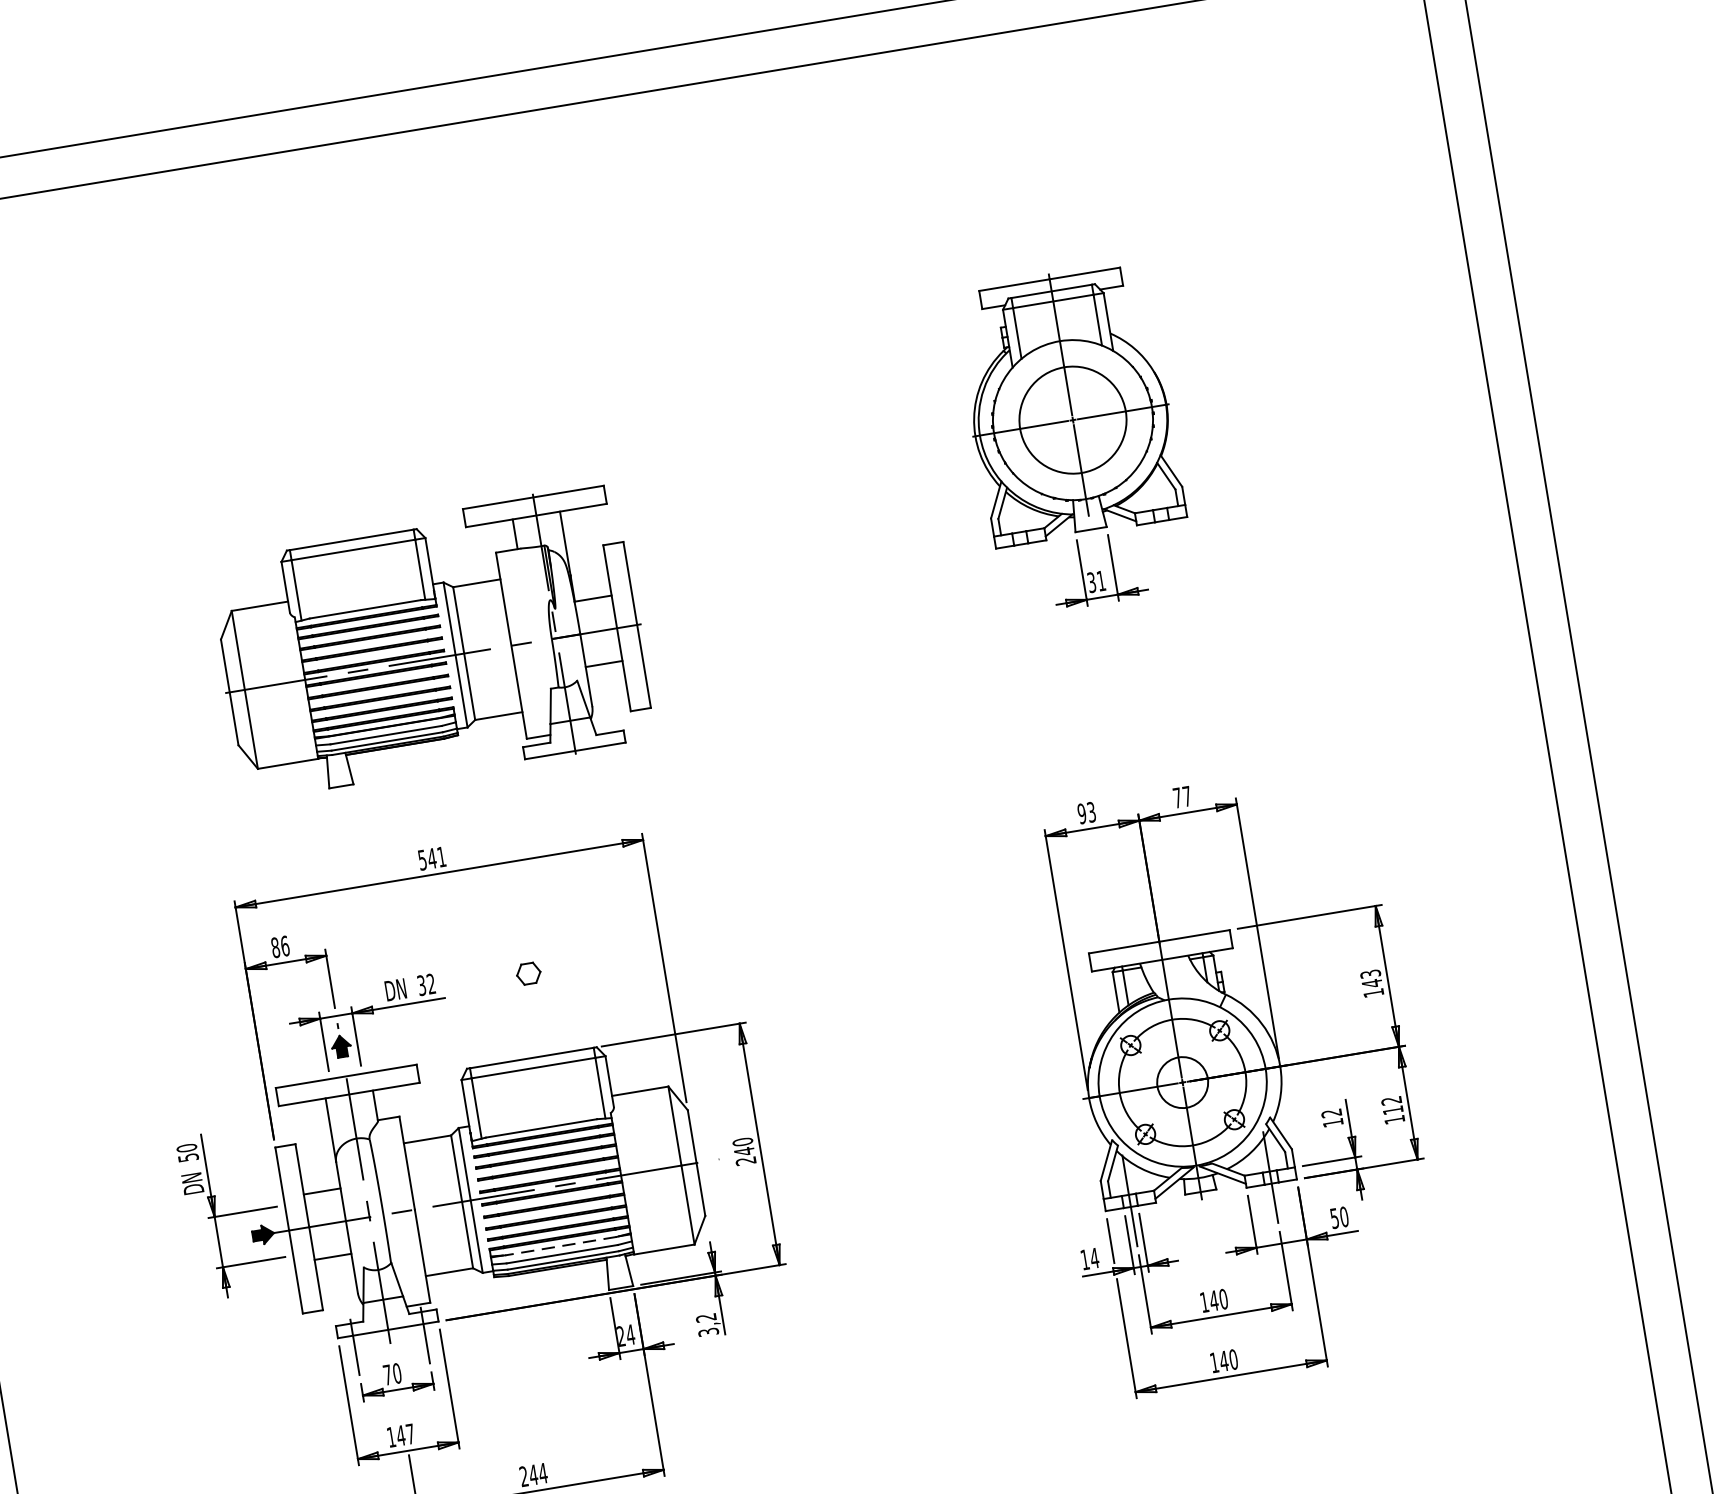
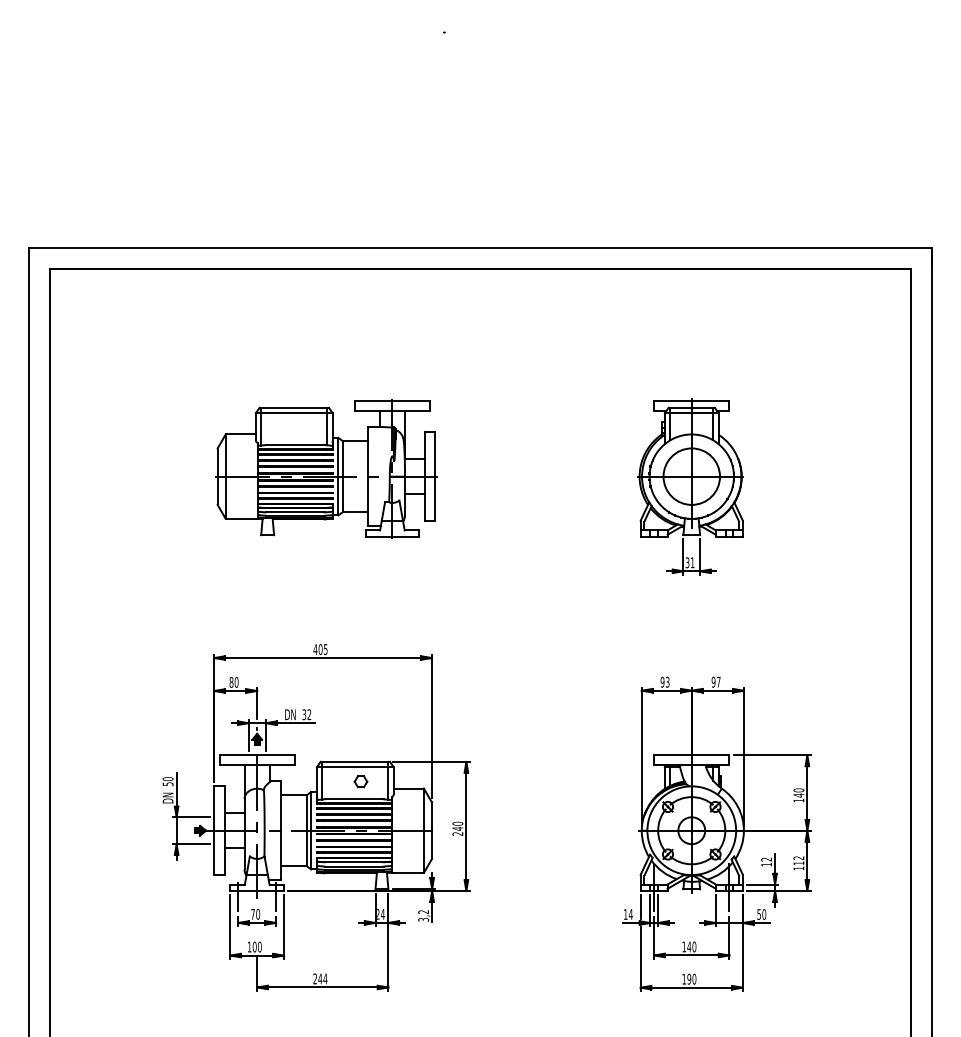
part: (430, 643) -> (326, 468), moved
text: (1177, 796) -> (713, 681), 77 -> 97
text: (431, 858) -> (320, 649), 541 -> 405
text: (284, 946) -> (236, 682), 86 -> 80
part: (527, 973) -> (360, 781), moved
text: (1369, 974) -> (798, 790), 143 -> 140
line: (561, 1246) -> (354, 862), dashed -> solid
text: (1224, 1359) -> (689, 978), 140 -> 190
text: (404, 1434) -> (256, 946), 147 -> 100

